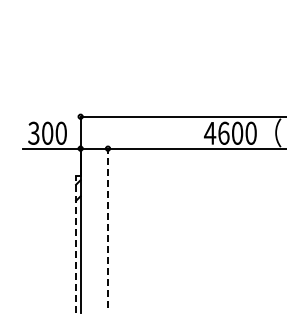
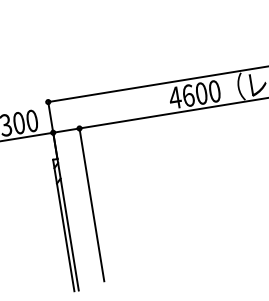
line: (108, 228) -> (92, 205), dashed -> solid
line: (76, 243) -> (64, 224), dashed -> solid

